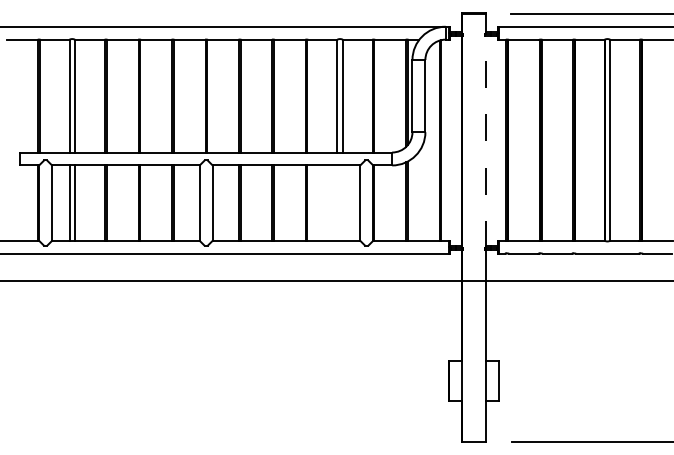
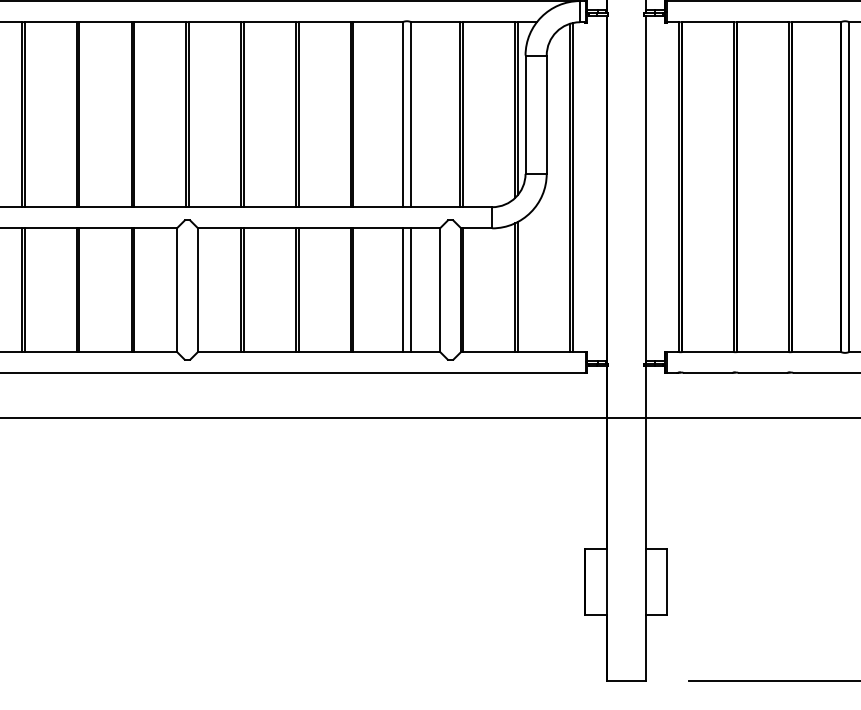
line: (485, 141) -> (645, 189), dashed -> solid
line: (337, 202) -> (402, 289), added
line: (342, 202) -> (410, 289), added

